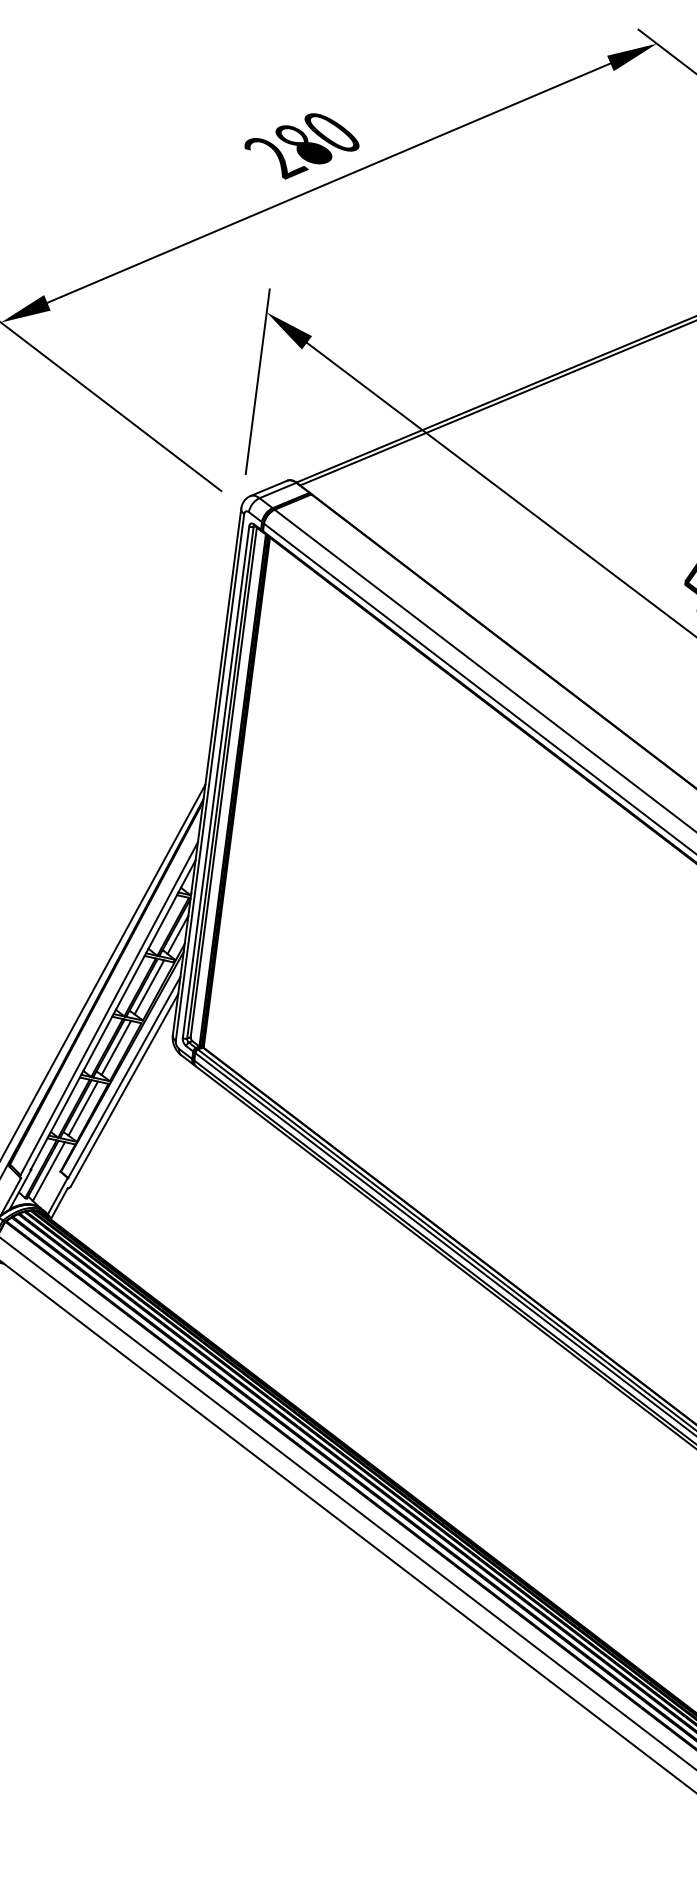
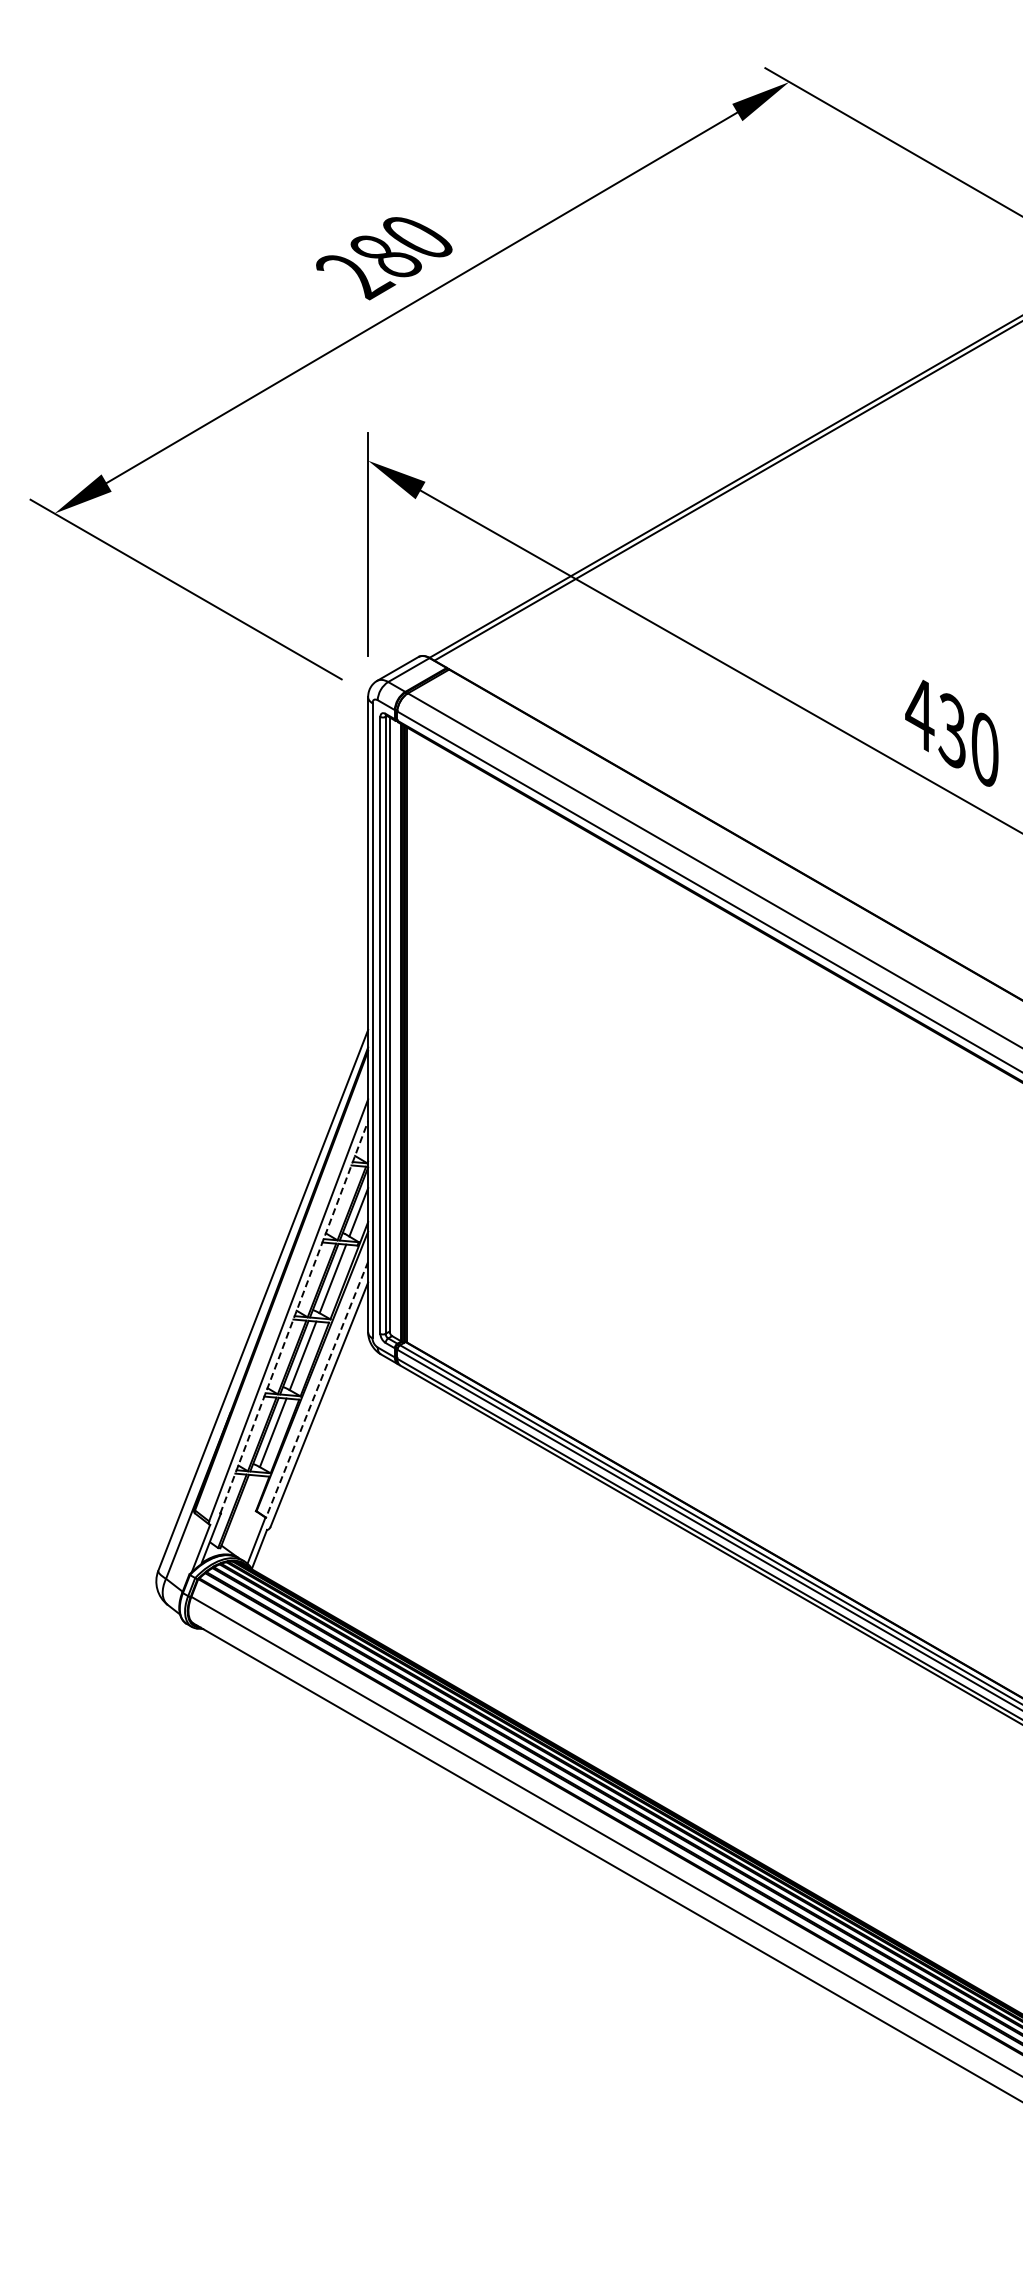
line: (113, 1015) -> (294, 1317), solid -> dashed
line: (124, 1077) -> (317, 1389), solid -> dashed
line: (48, 1171) -> (241, 1512), removed

